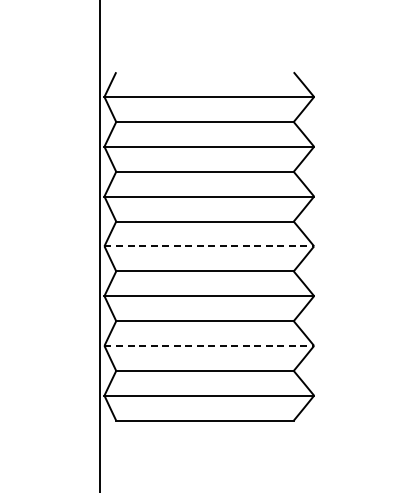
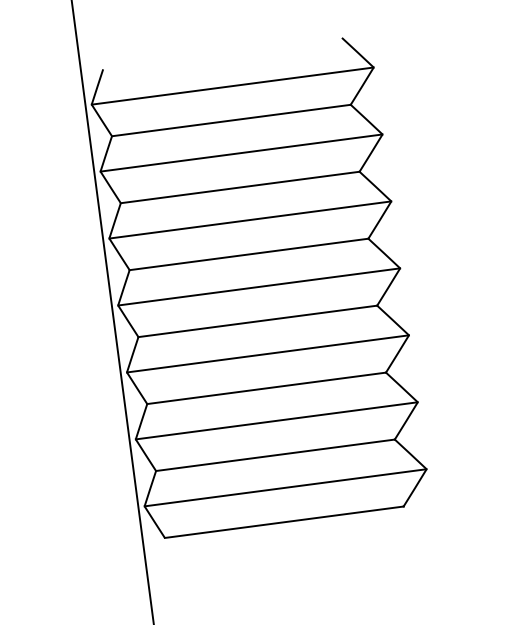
line: (209, 246) -> (259, 287), dashed -> solid
line: (209, 345) -> (277, 420), dashed -> solid

